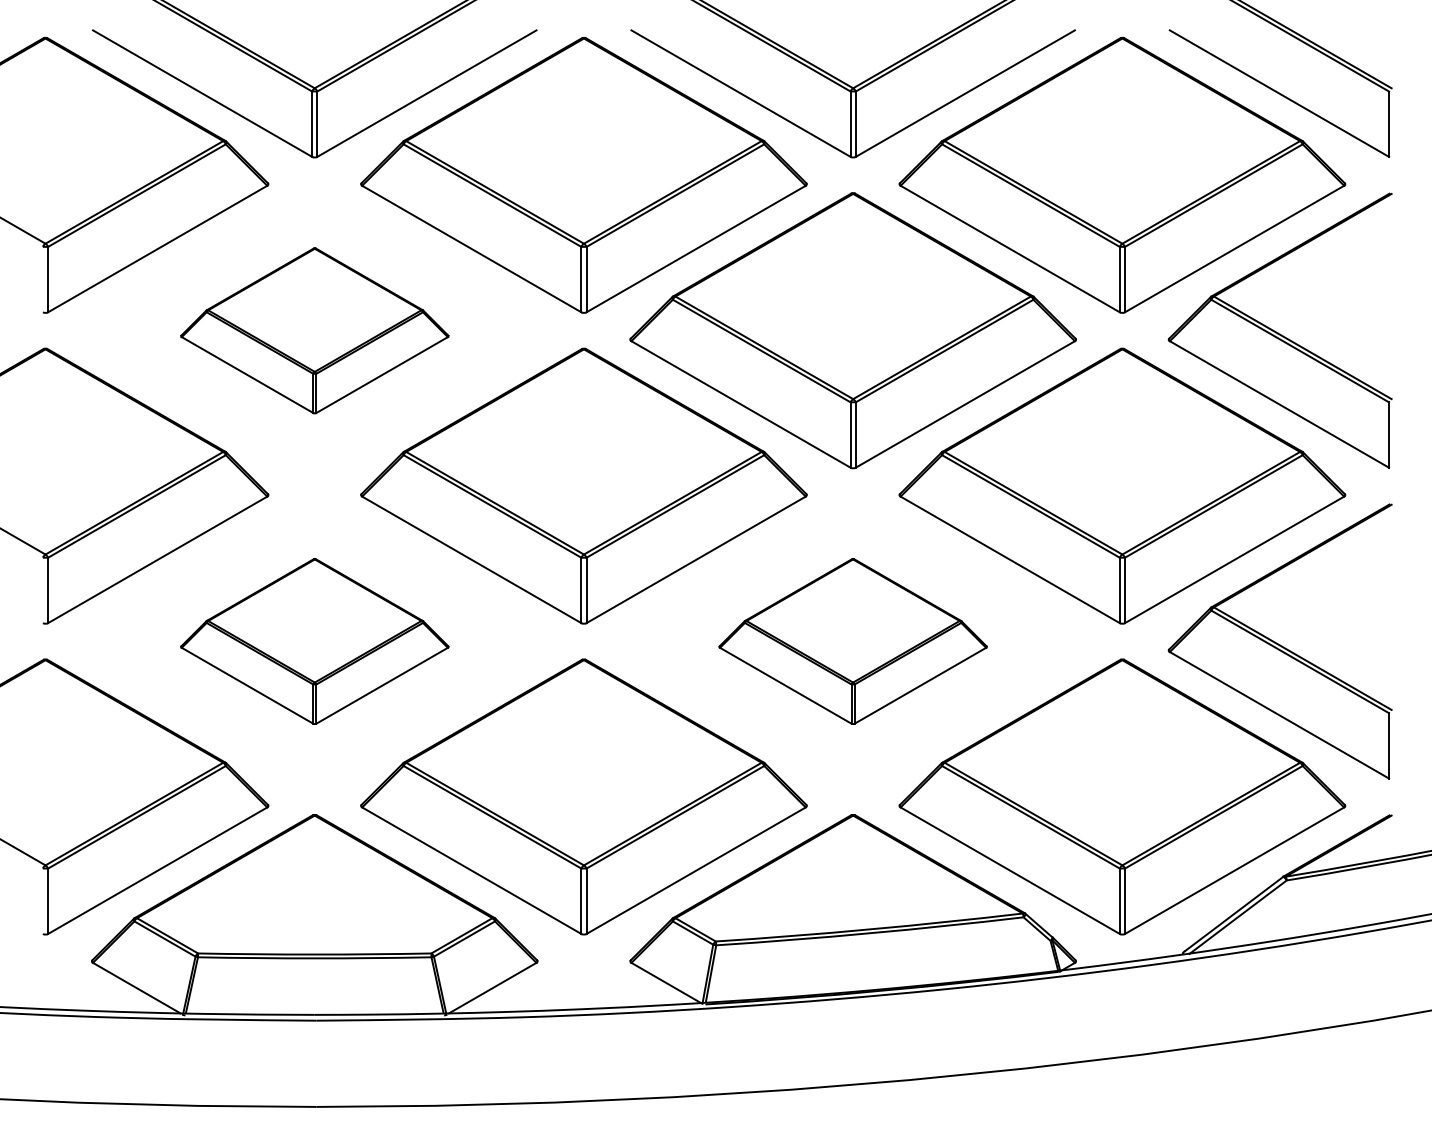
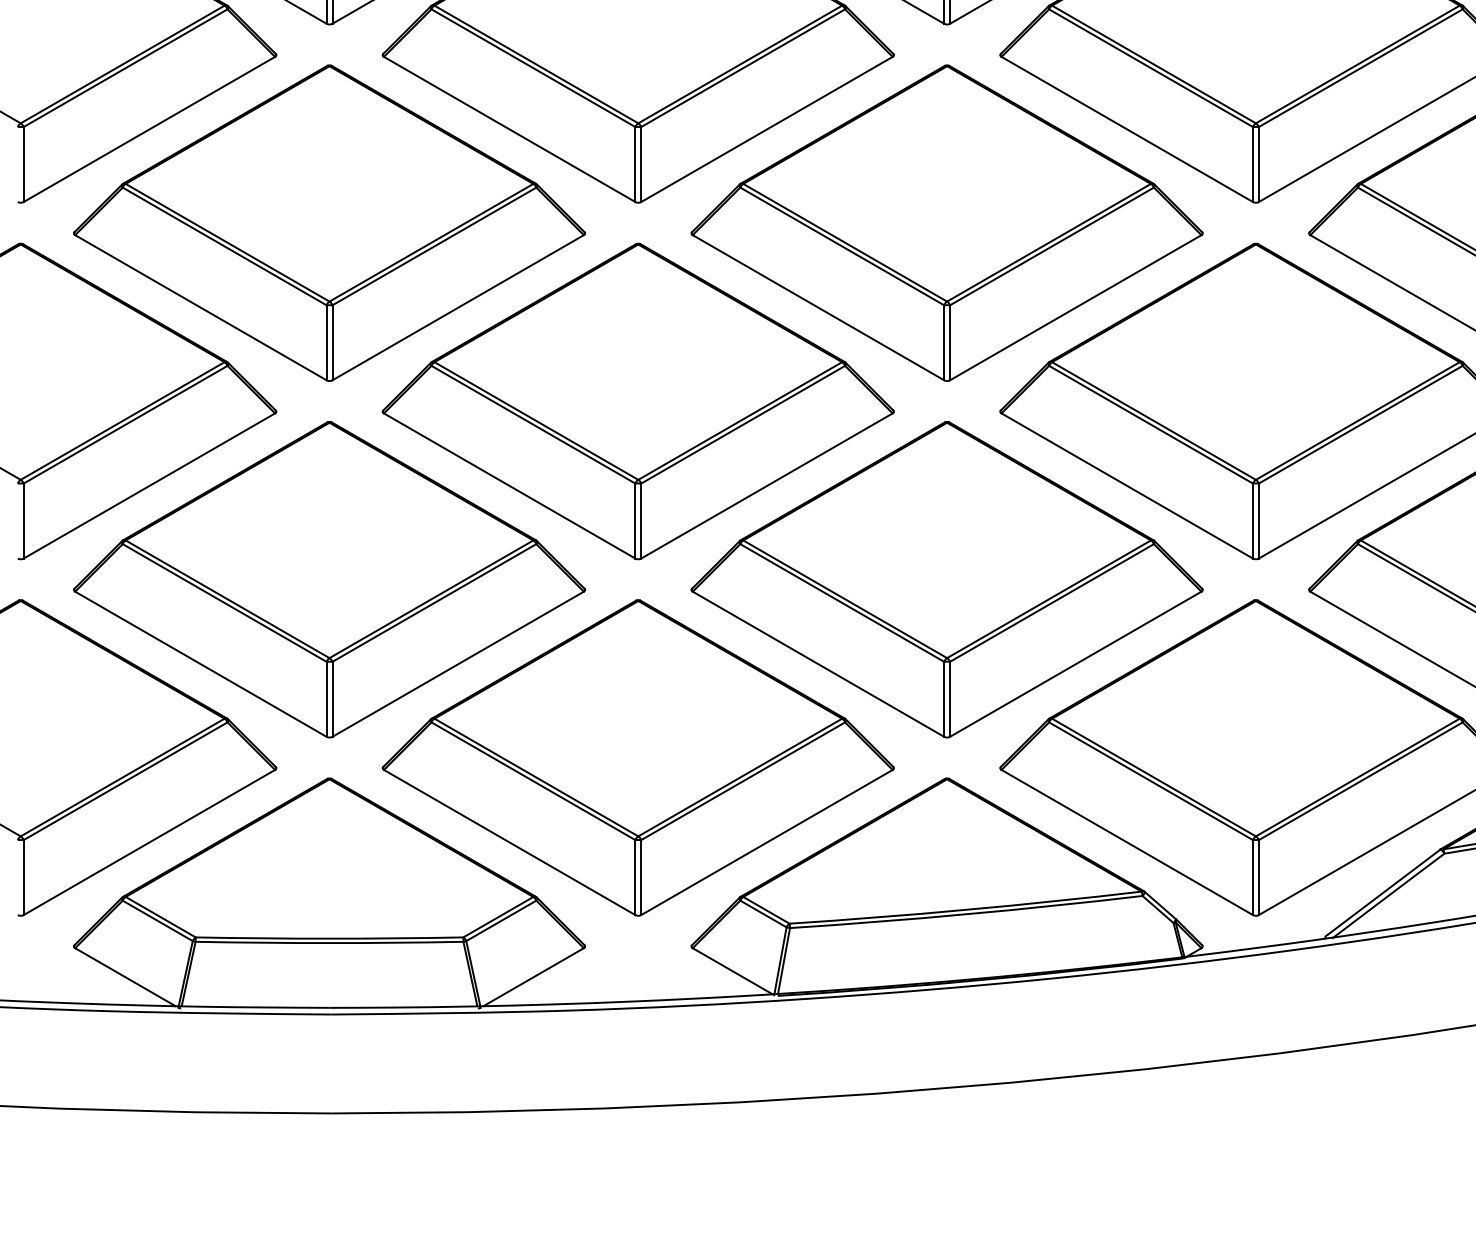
part: (314, 330) -> (329, 222), size x1.67
part: (314, 641) -> (329, 579), size x1.67
part: (852, 641) -> (946, 579), size x1.67

